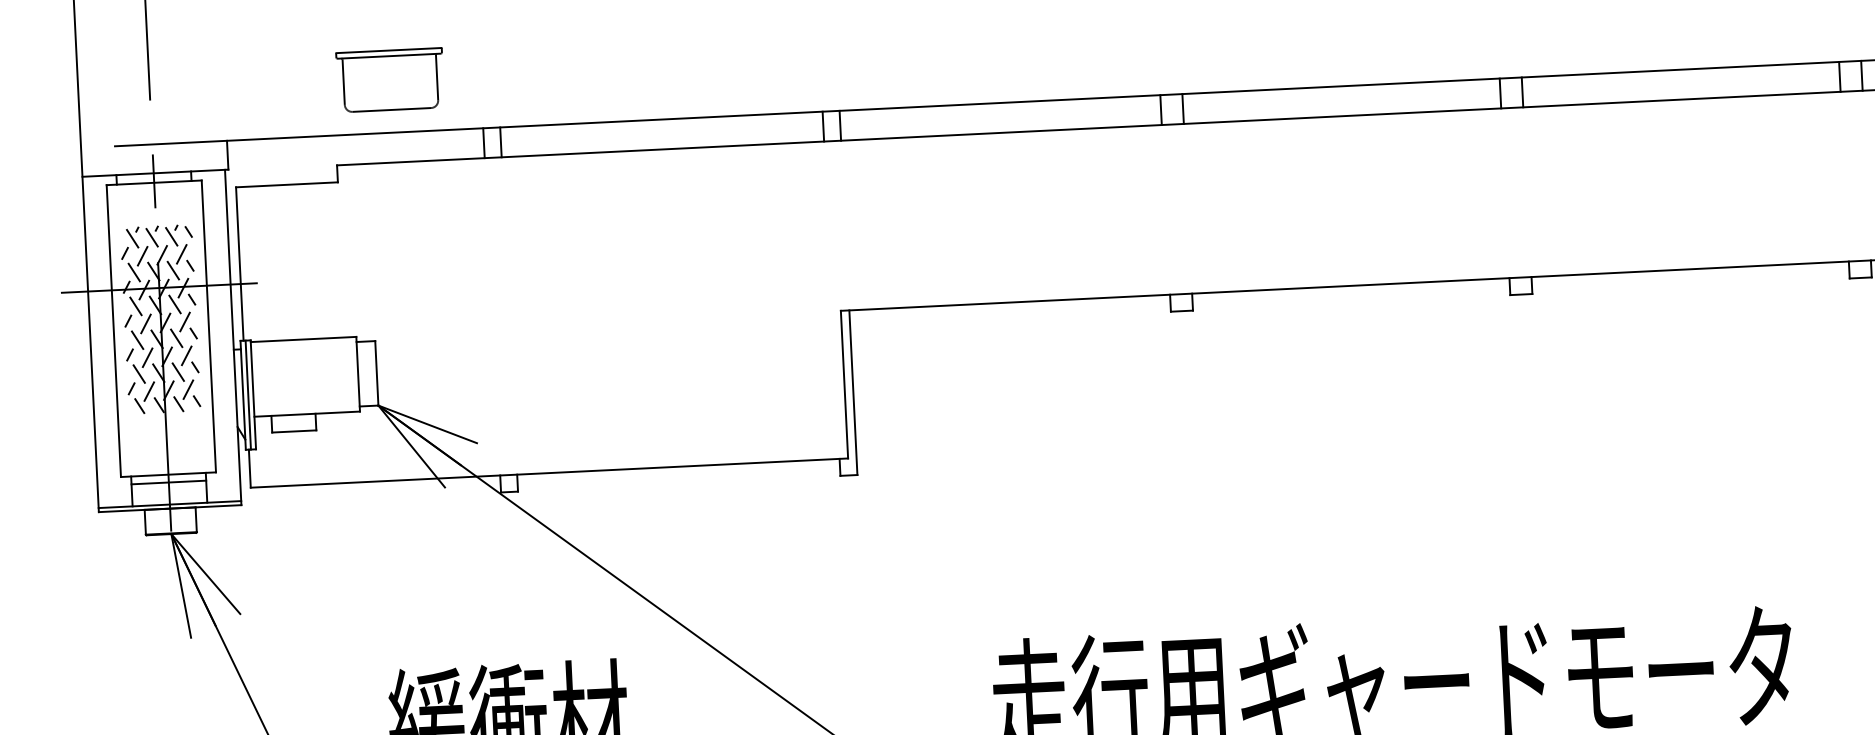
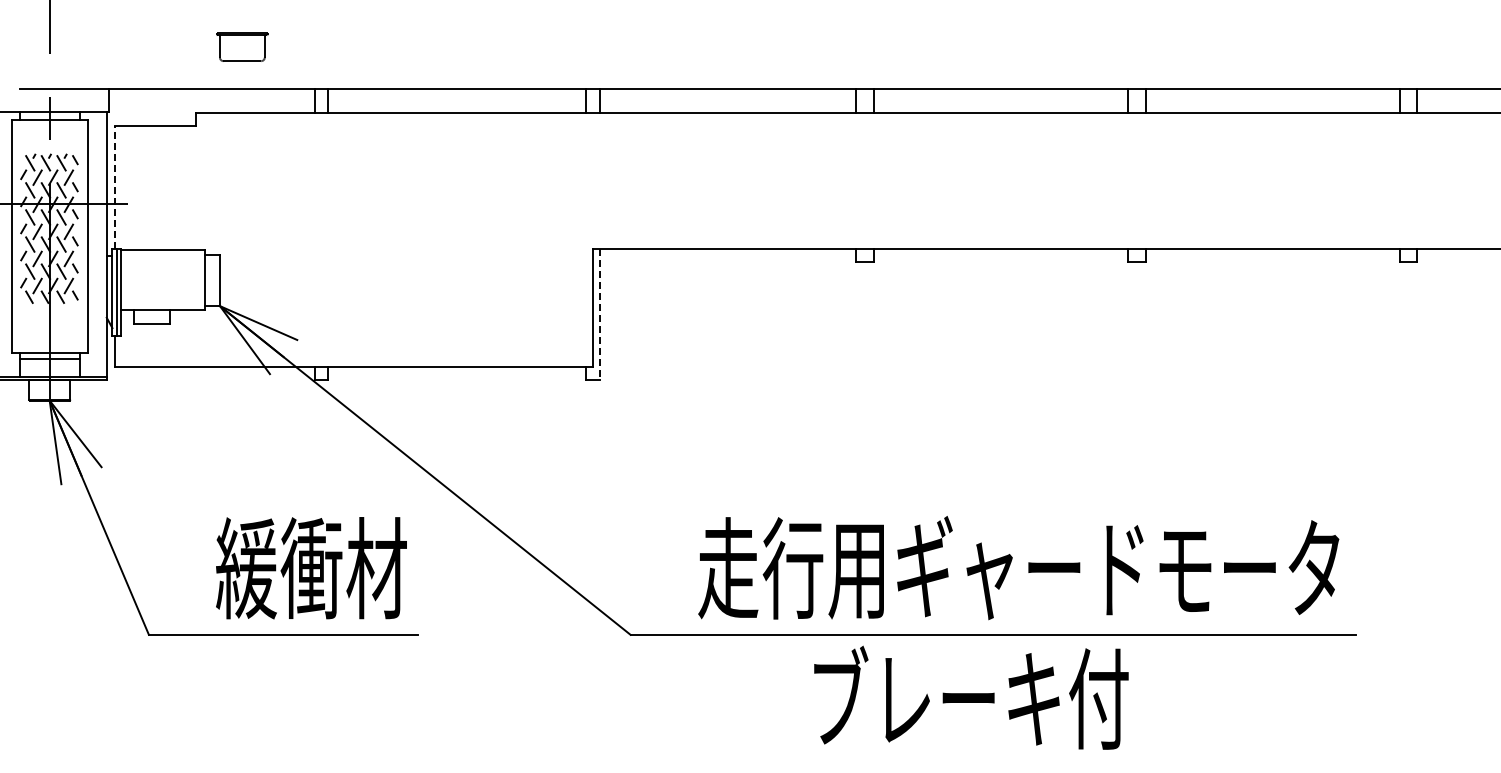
part: (390, 79) -> (242, 46), size x0.6
line: (239, 263) -> (114, 187), solid -> dashed
line: (853, 392) -> (599, 314), solid -> dashed

